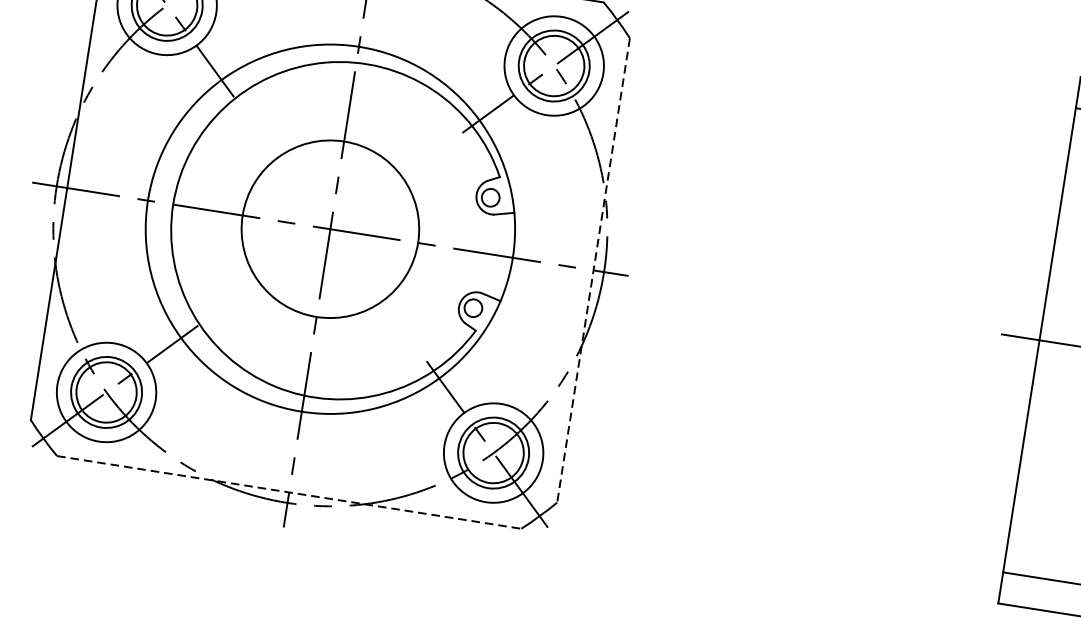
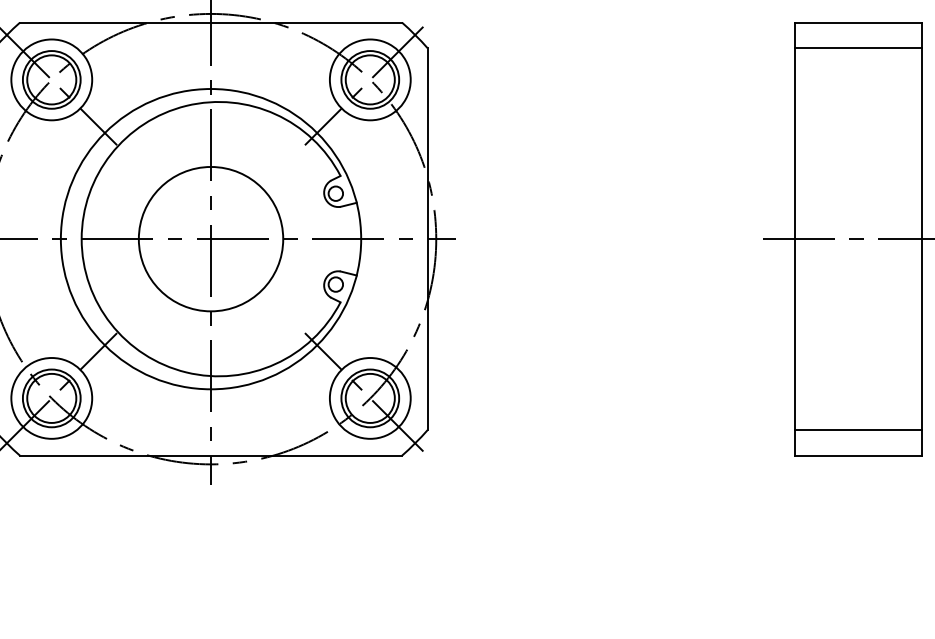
line: (593, 270) -> (427, 239), dashed -> solid
line: (289, 492) -> (211, 455), dashed -> solid

